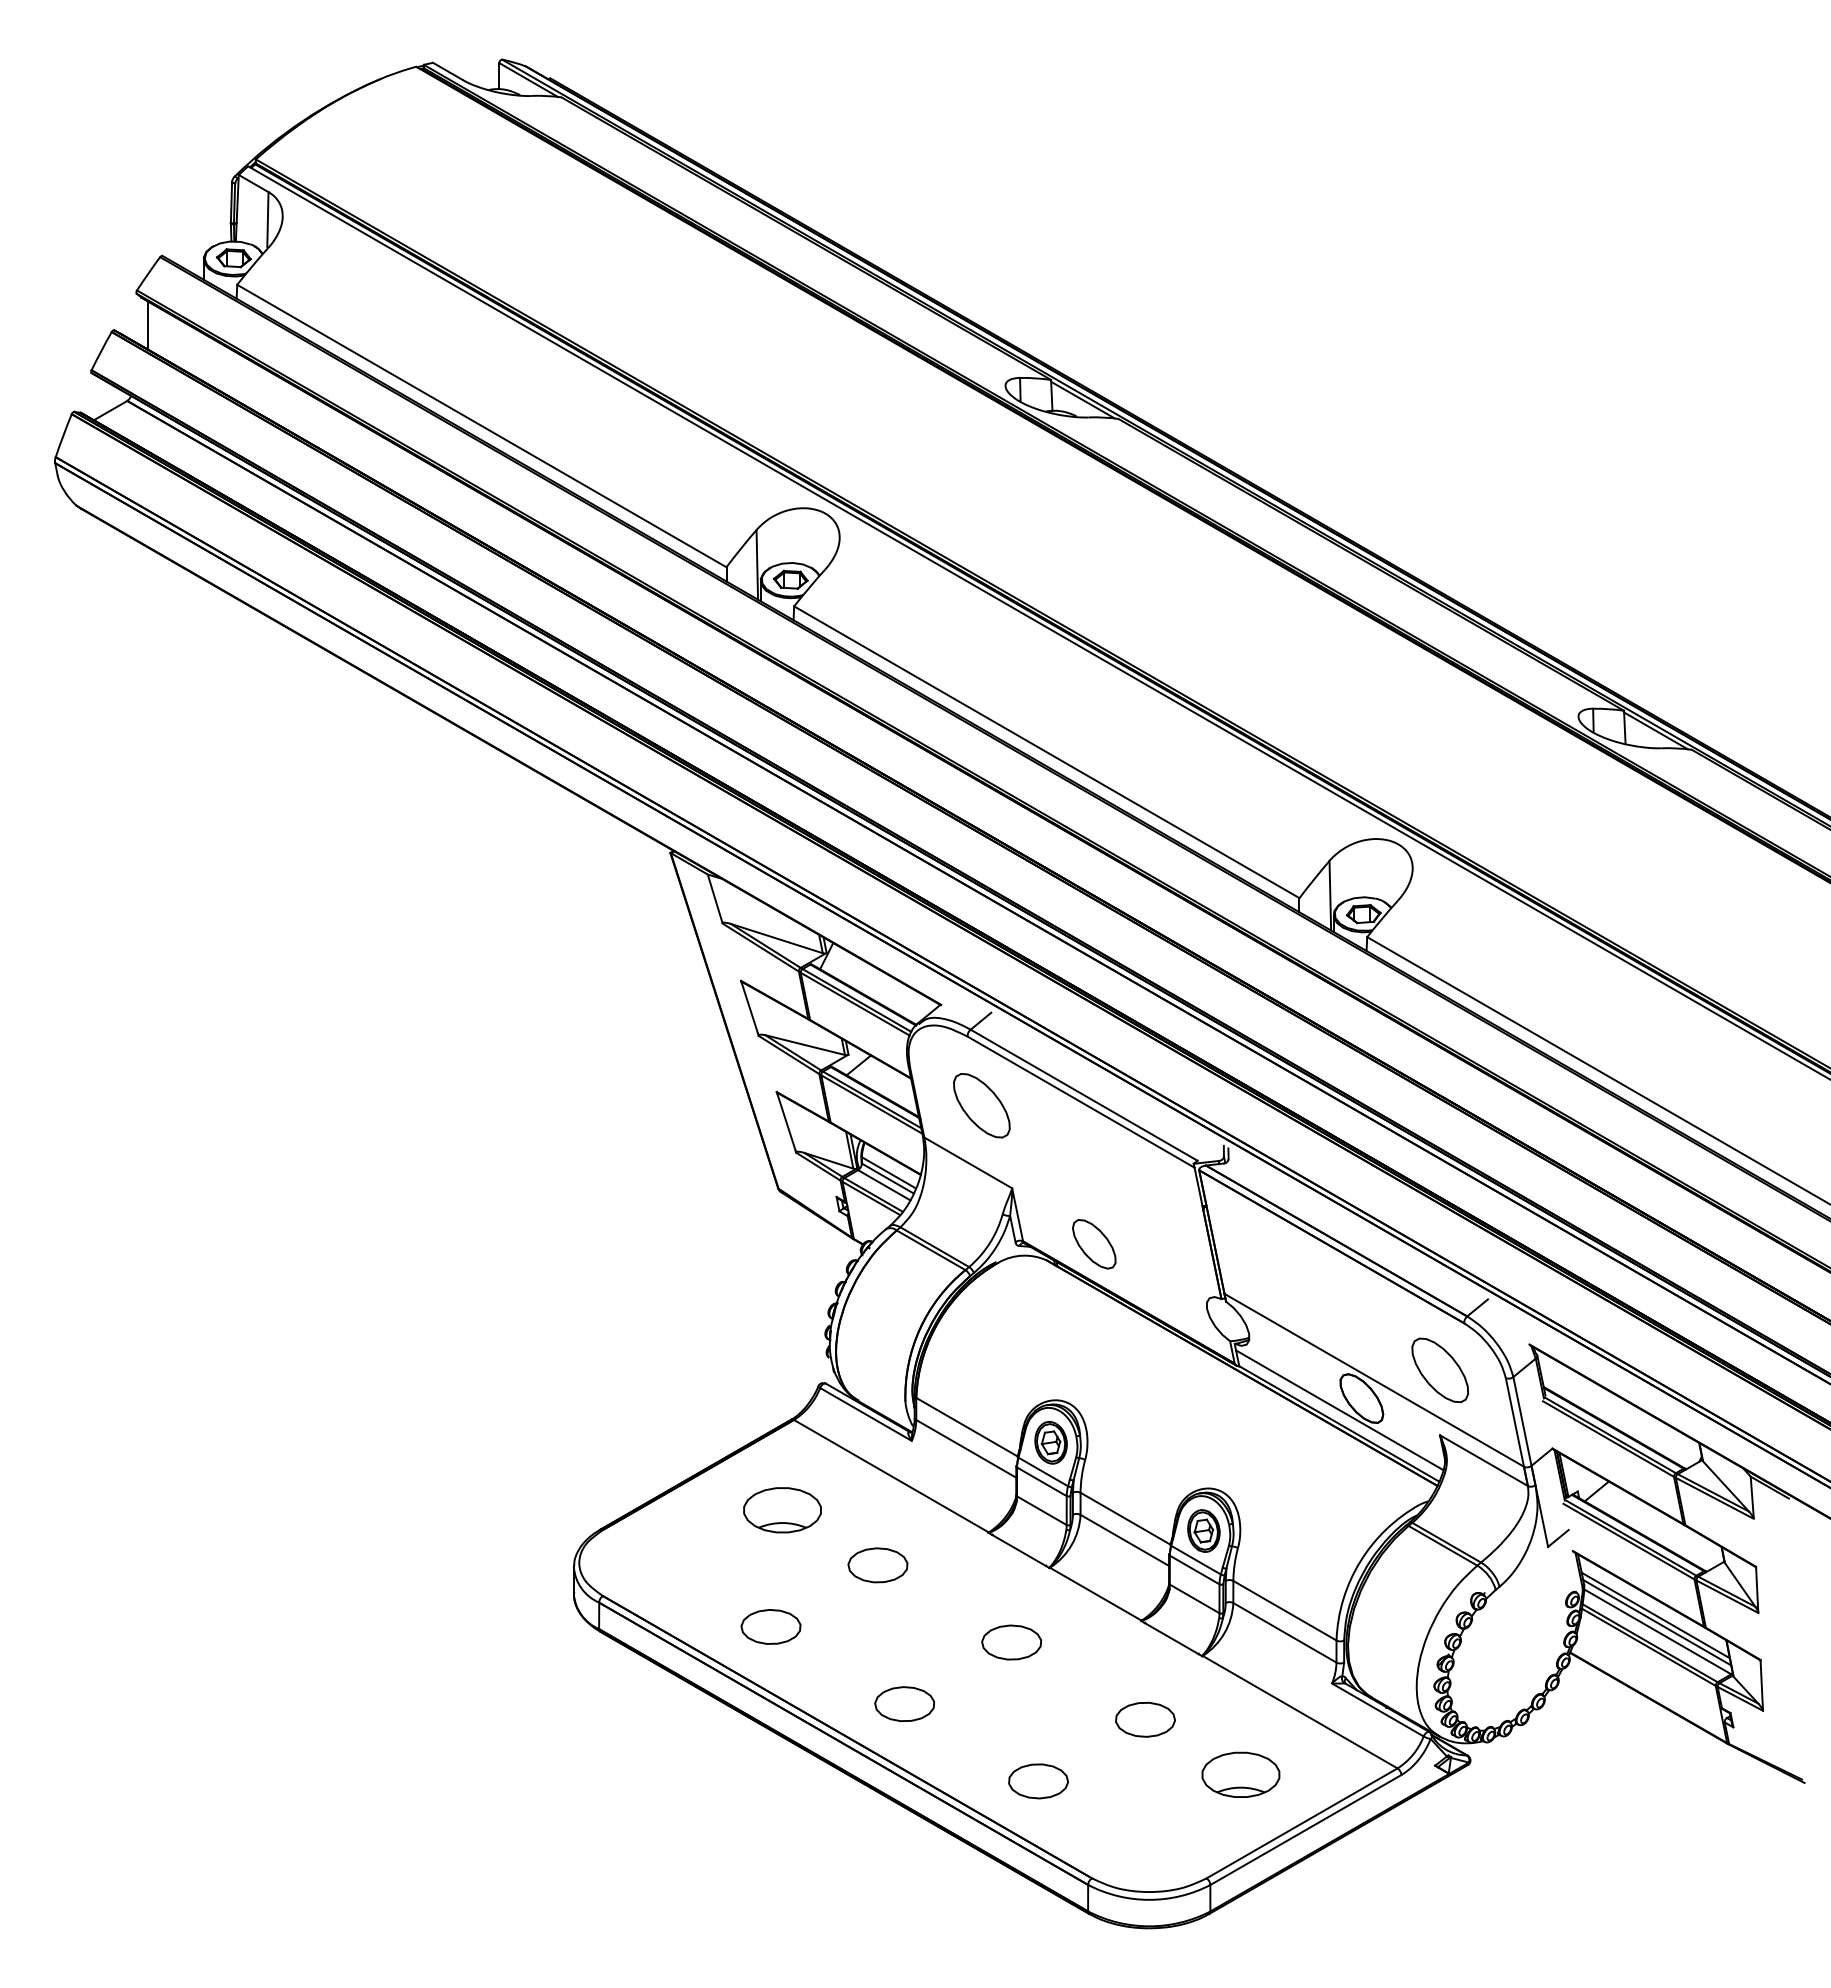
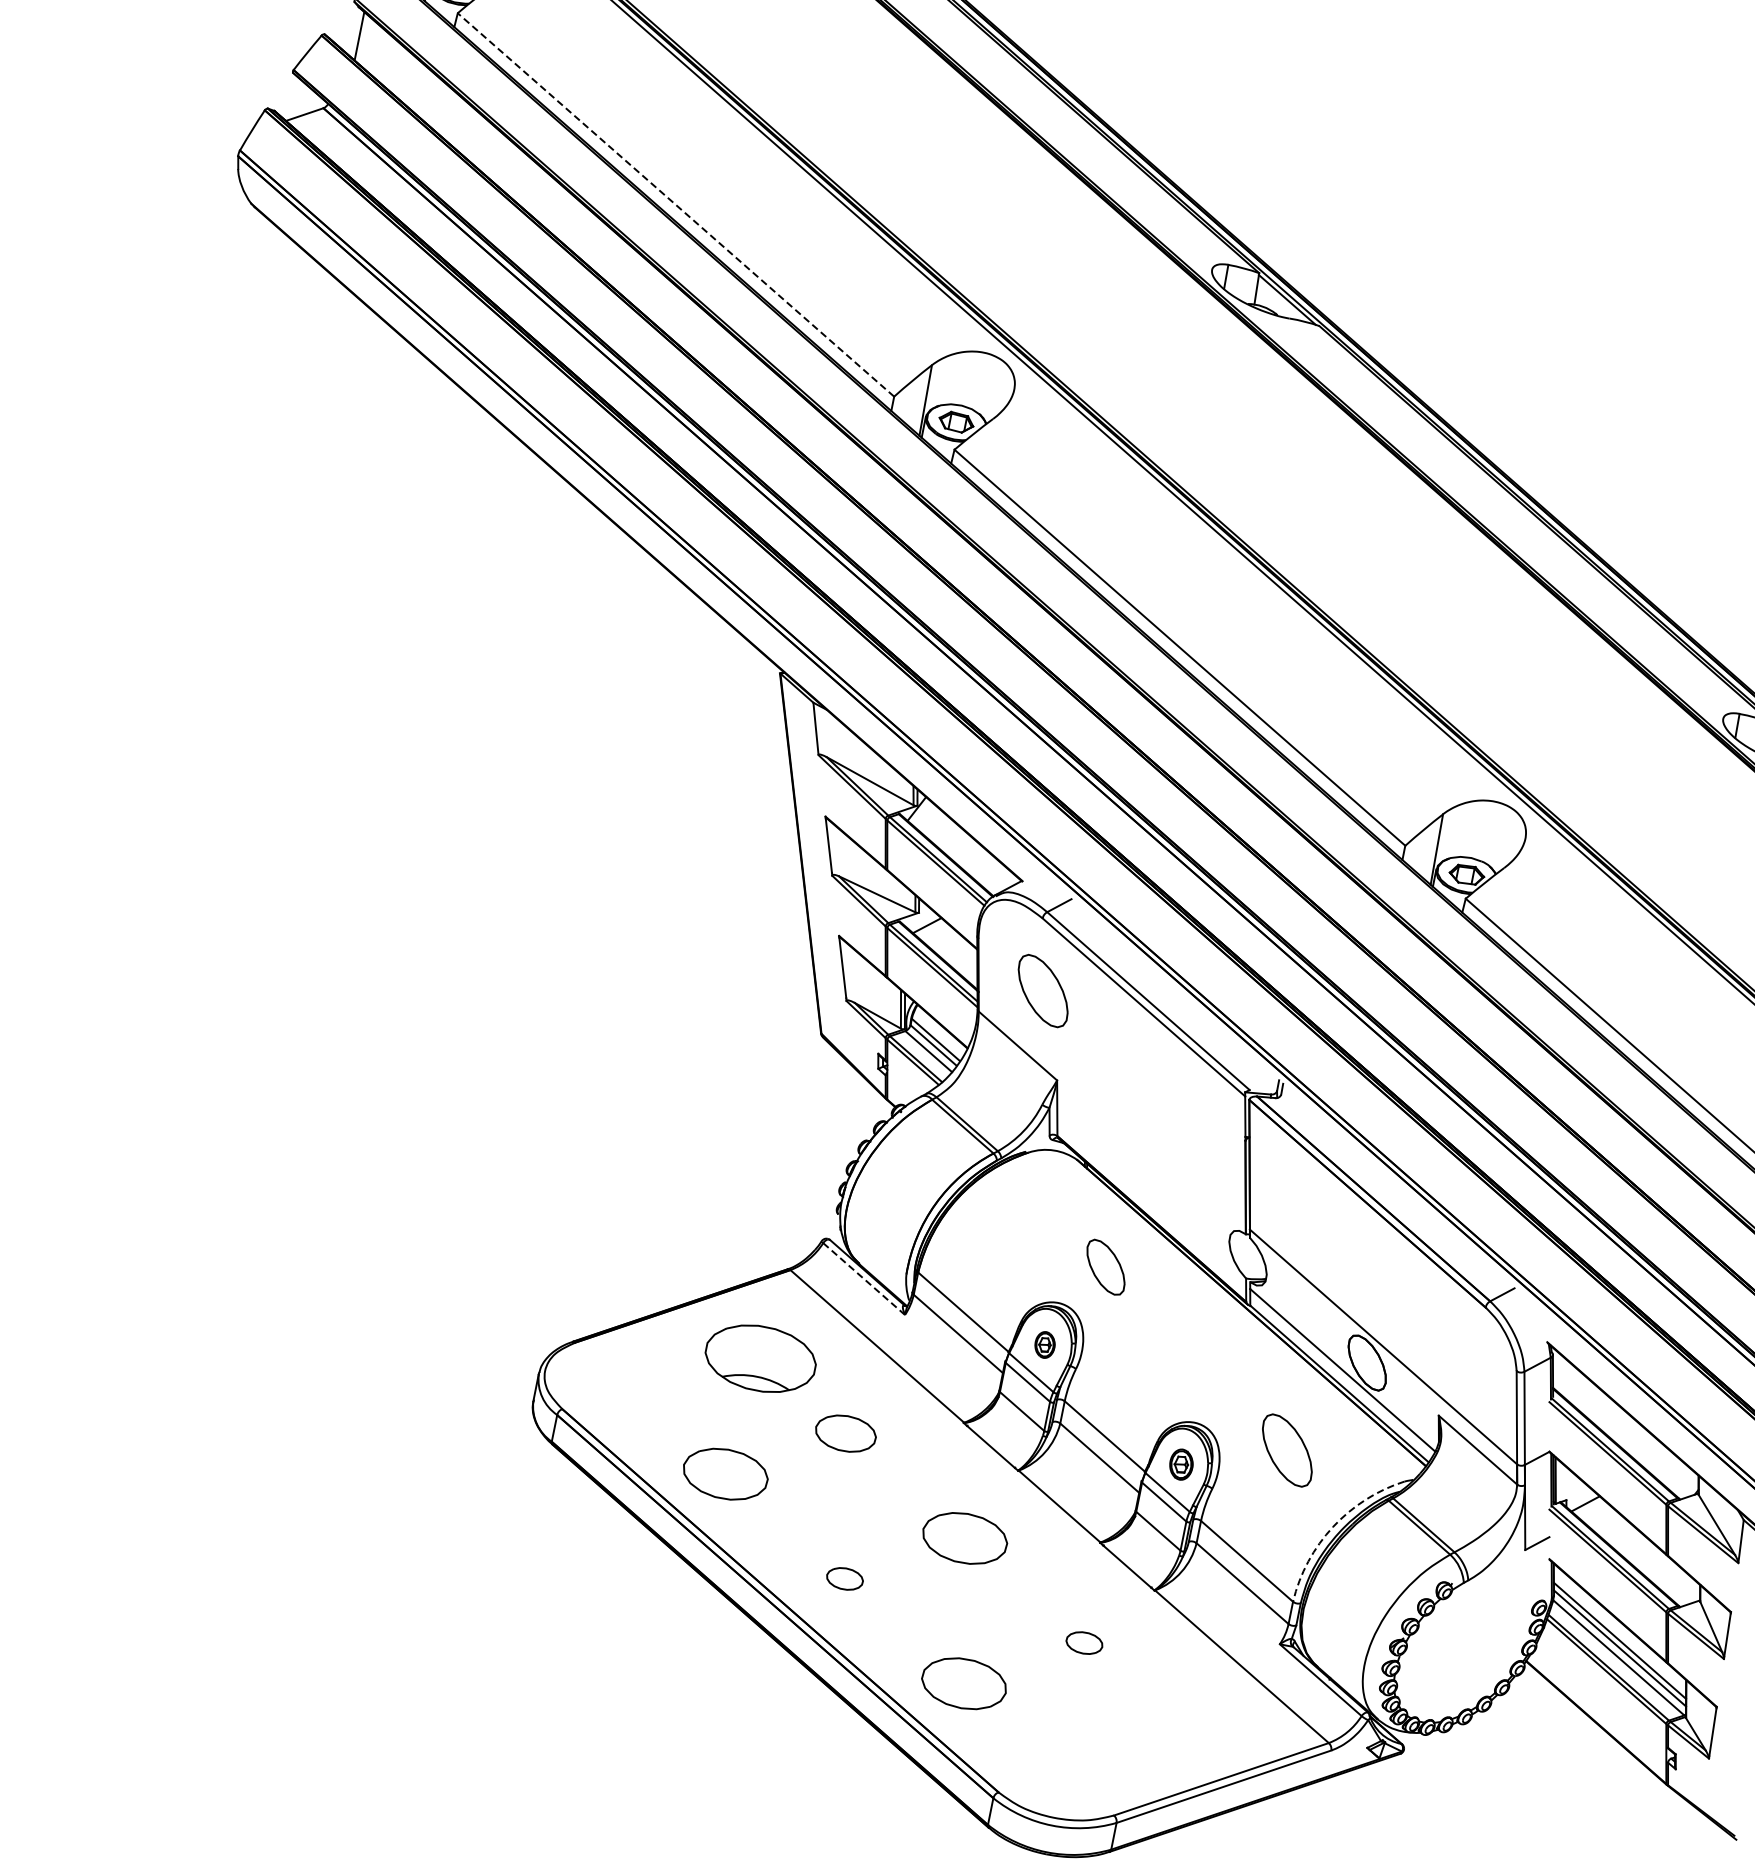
line: (481, 425) -> (675, 204), solid -> dashed
part: (1094, 1244) -> (1106, 1267), moved
part: (1439, 1370) -> (1286, 1450), moved
line: (865, 1414) -> (863, 1278), solid -> dashed
part: (1050, 1442) -> (1044, 1344), size x0.6
part: (782, 1510) -> (760, 1359), size x1.4
part: (1203, 1530) -> (1181, 1464), size x0.7
arc: (1360, 1561) -> (1333, 1526), solid -> dashed
part: (770, 1626) -> (725, 1473), size x1.4
part: (1011, 1642) -> (964, 1538), size x1.4
part: (904, 1703) -> (844, 1578), size x0.6
part: (1145, 1719) -> (1084, 1642), size x0.6
part: (1240, 1774) -> (1169, 1717), removed
part: (1038, 1781) -> (964, 1683), size x1.4

